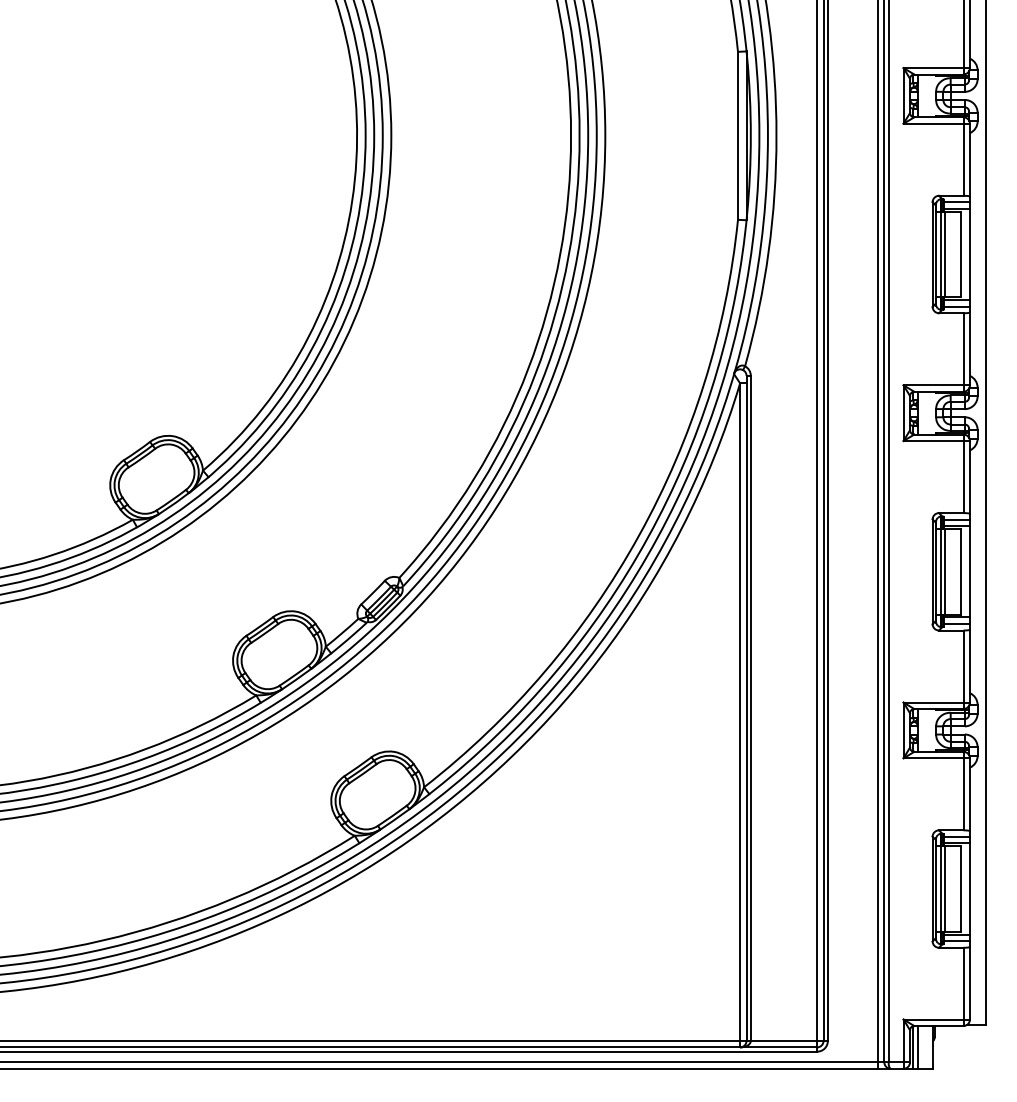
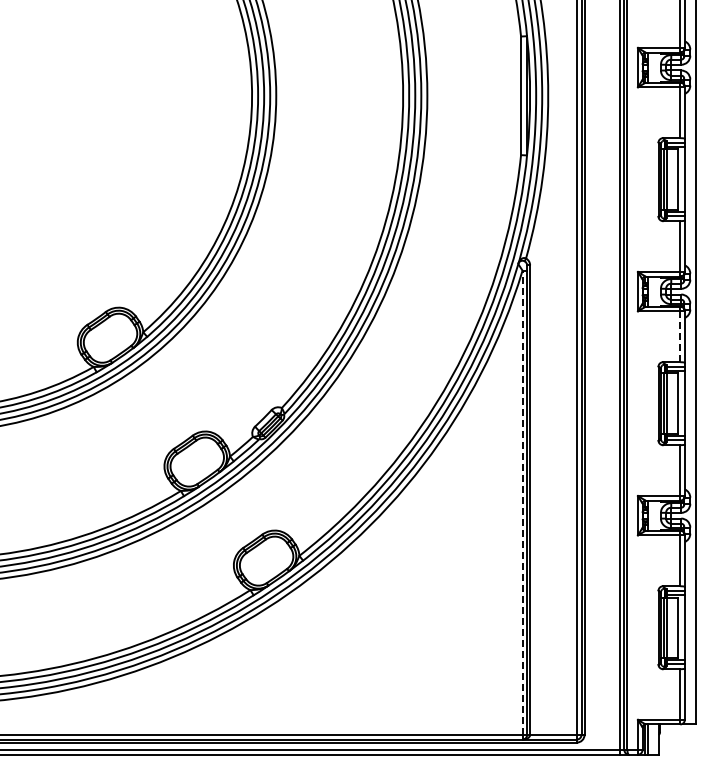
line: (963, 476) -> (680, 336), solid -> dashed
line: (740, 711) -> (522, 502), solid -> dashed

